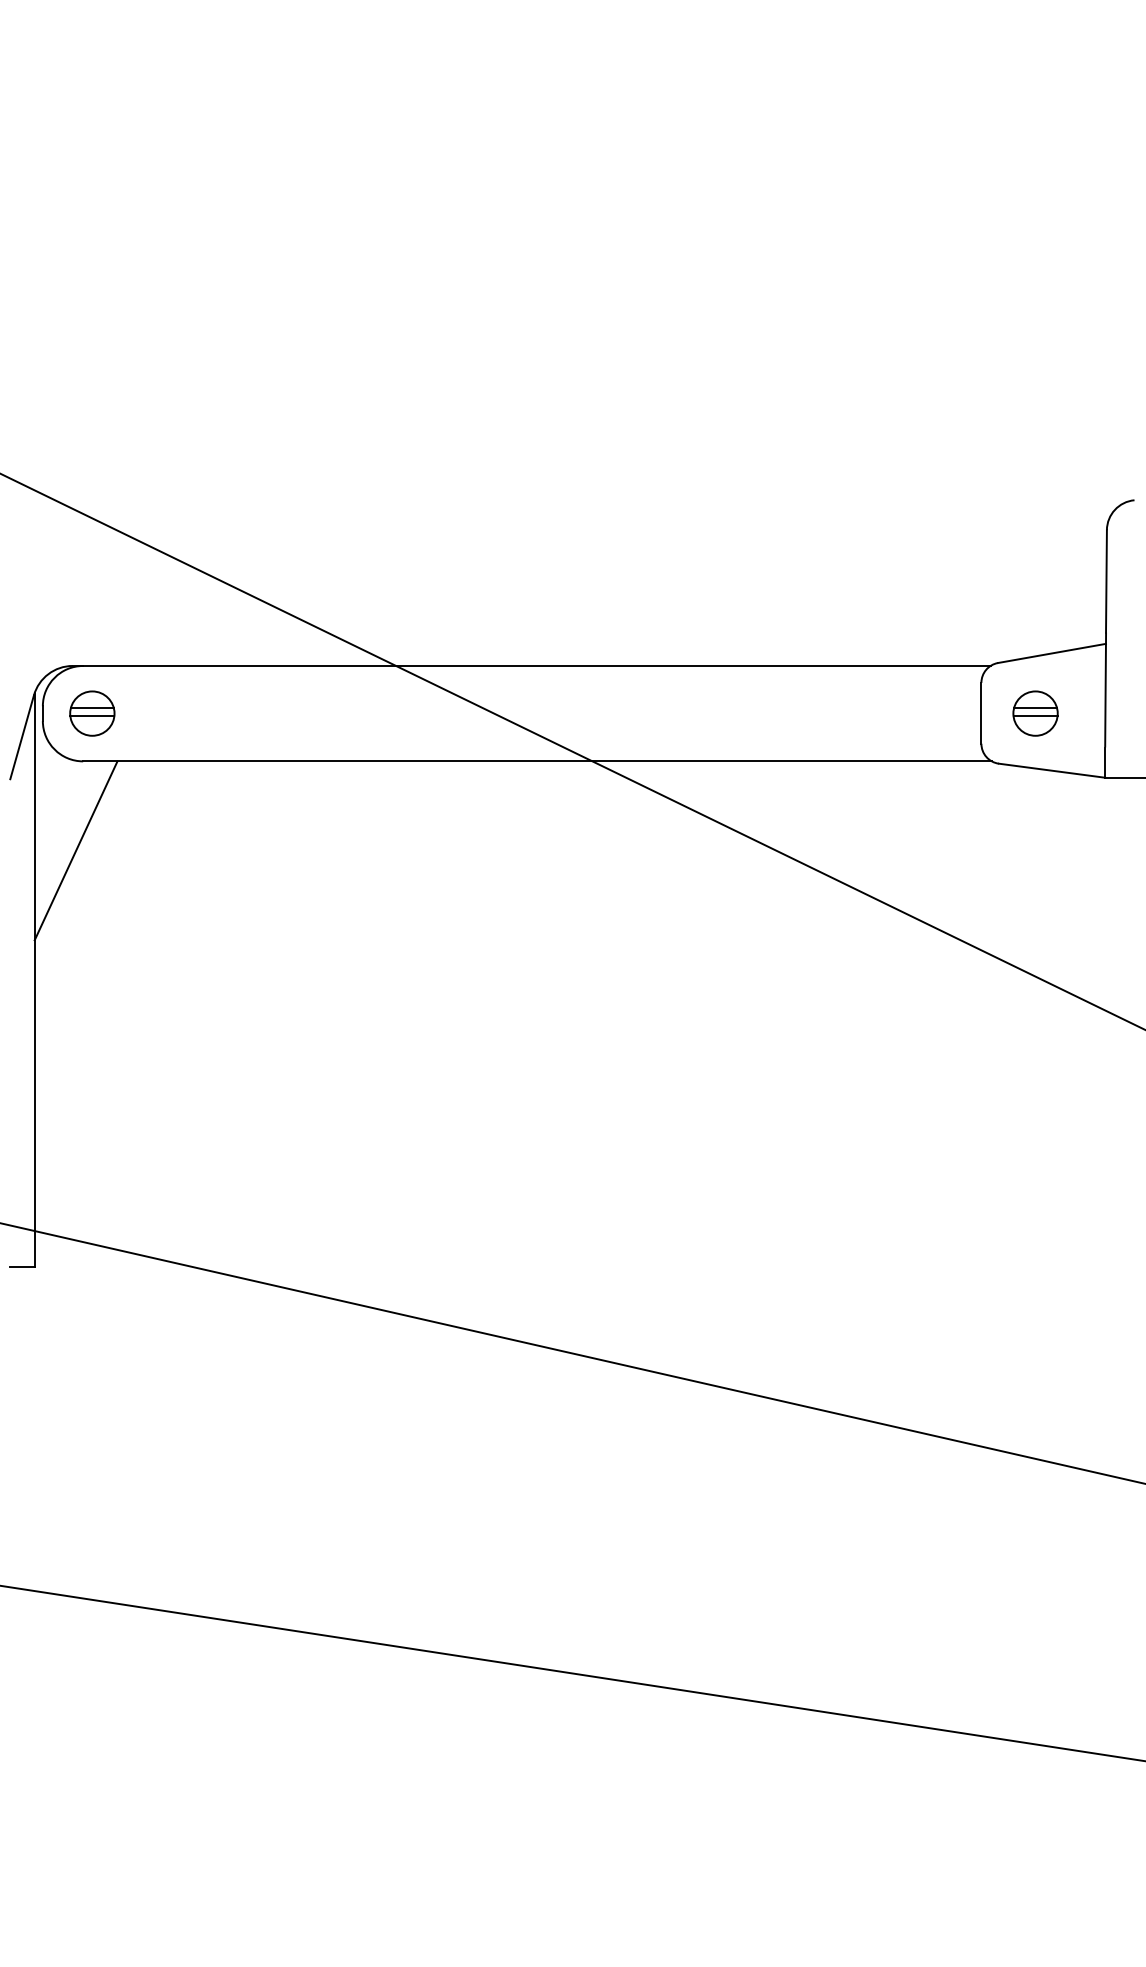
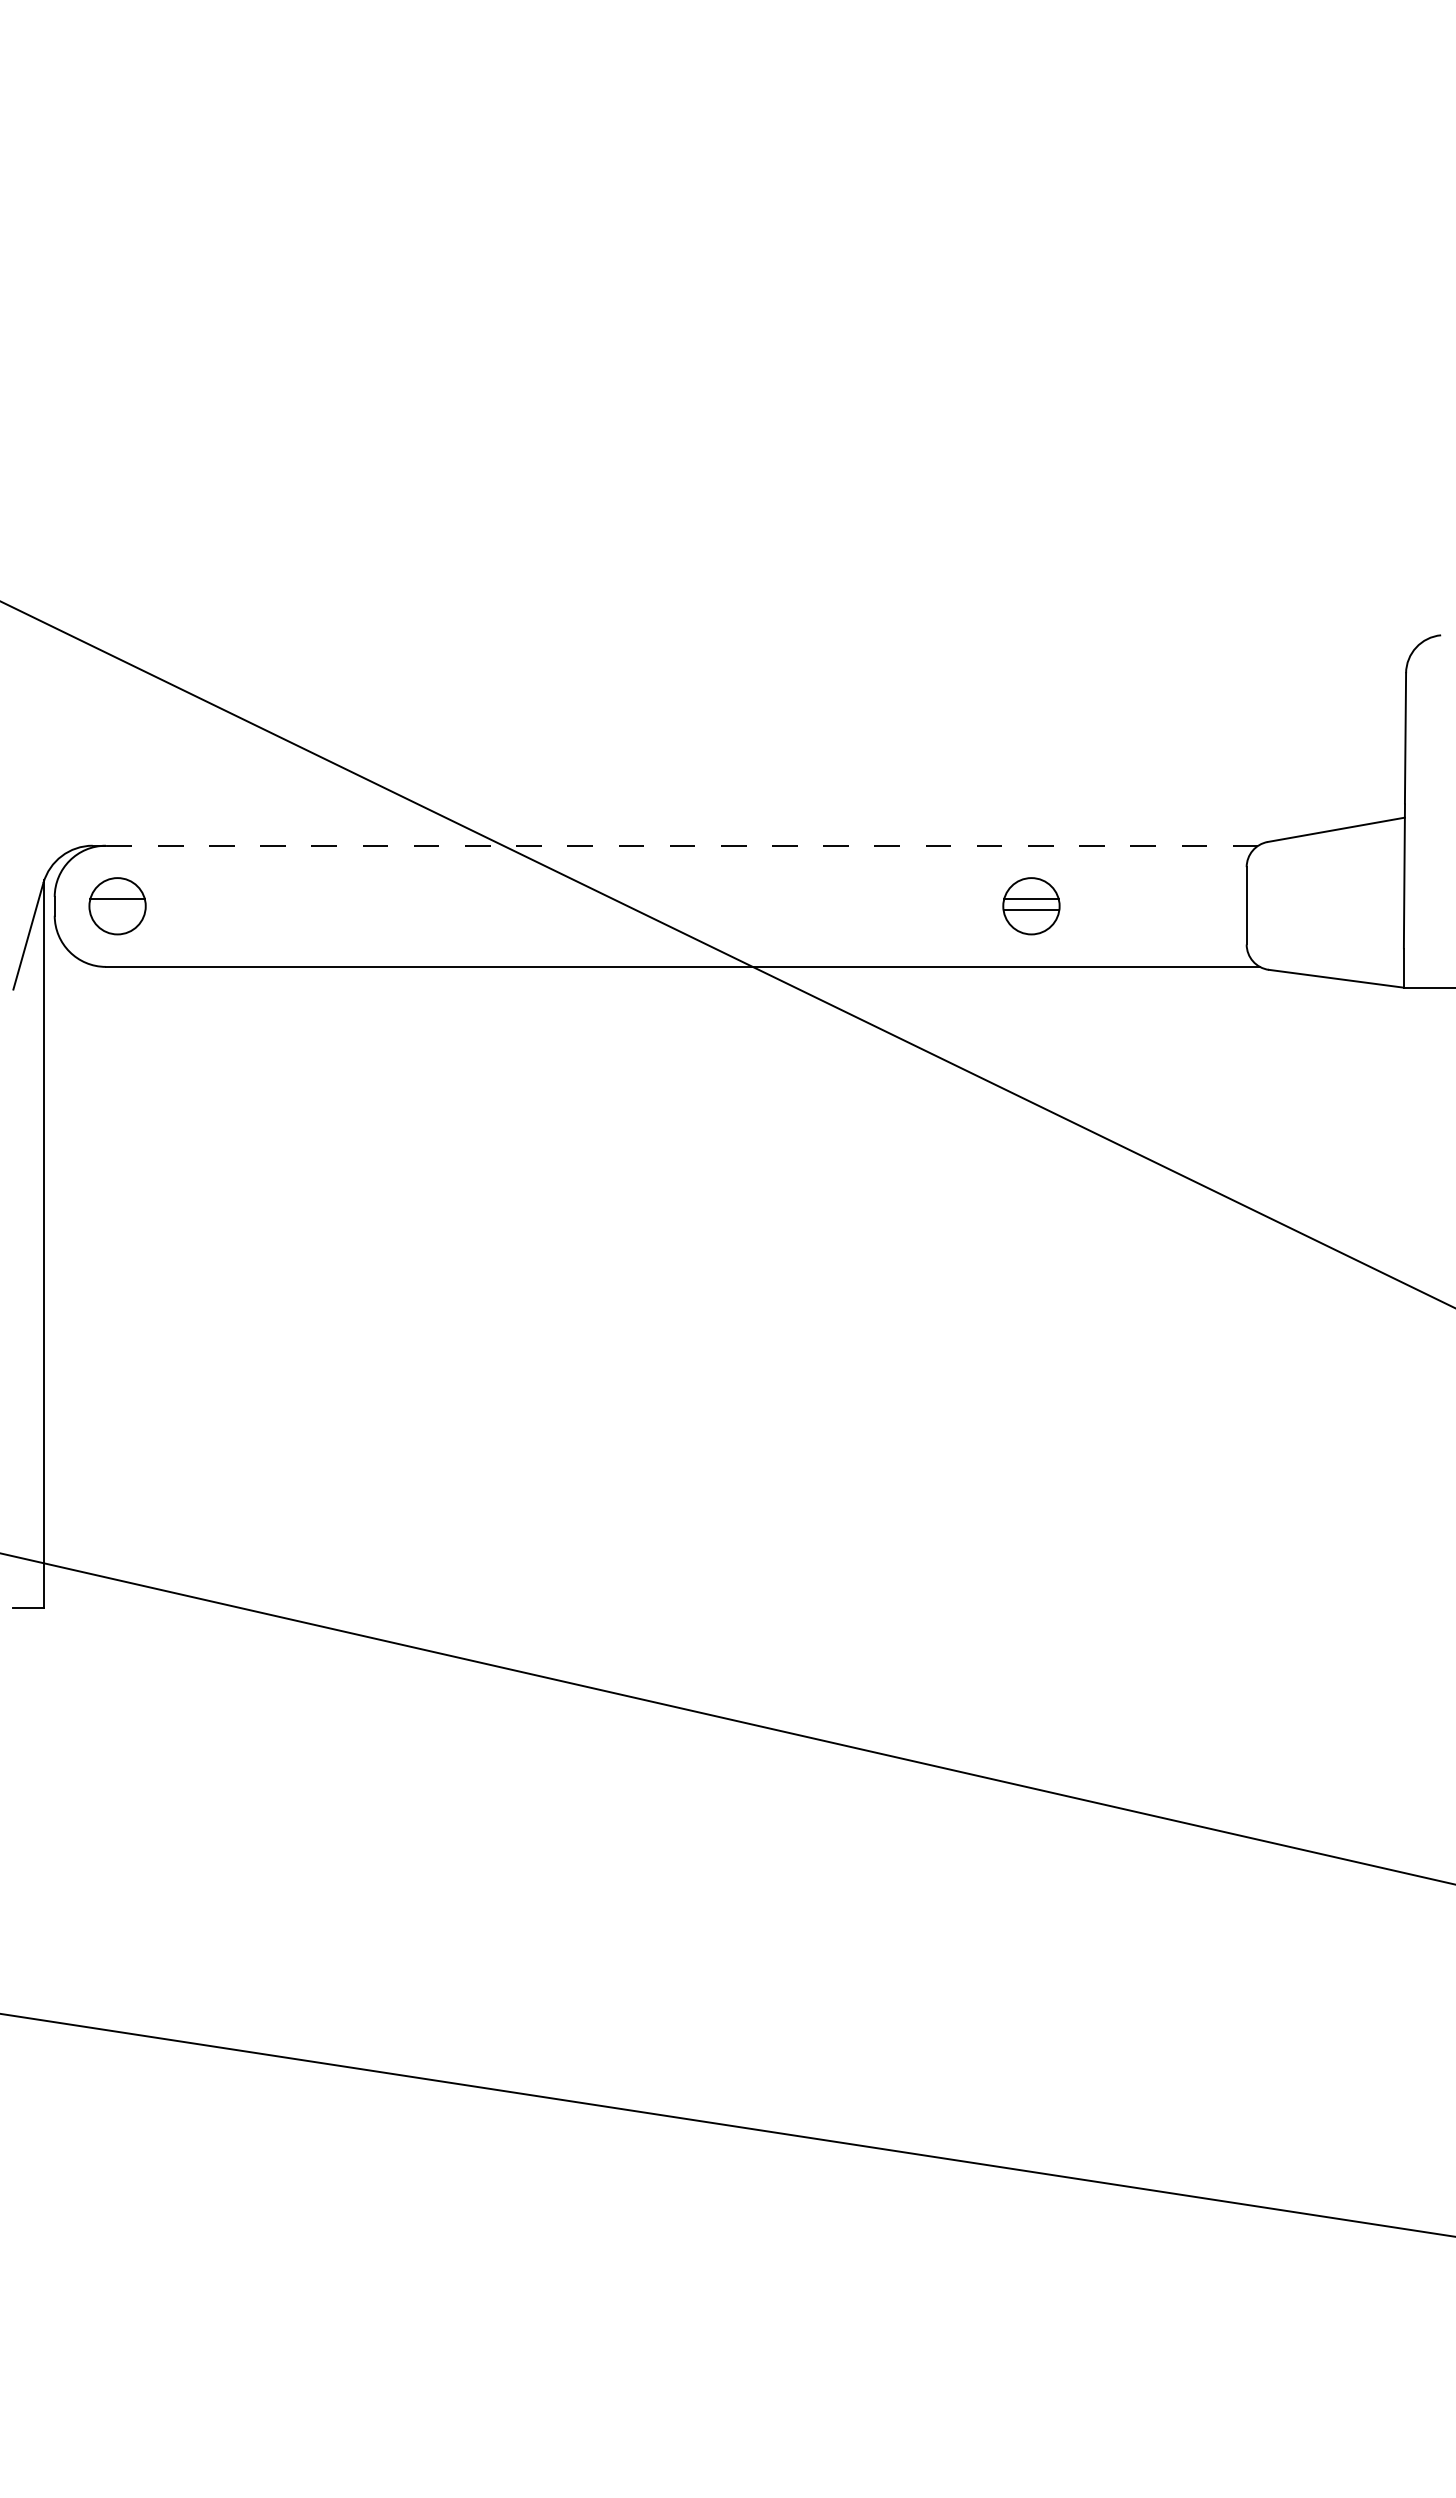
line: (536, 665) -> (681, 845), solid -> dashed
part: (1035, 713) -> (1031, 906), moved
line: (92, 716) -> (117, 909), removed
line: (75, 850) -> (96, 1080), removed

